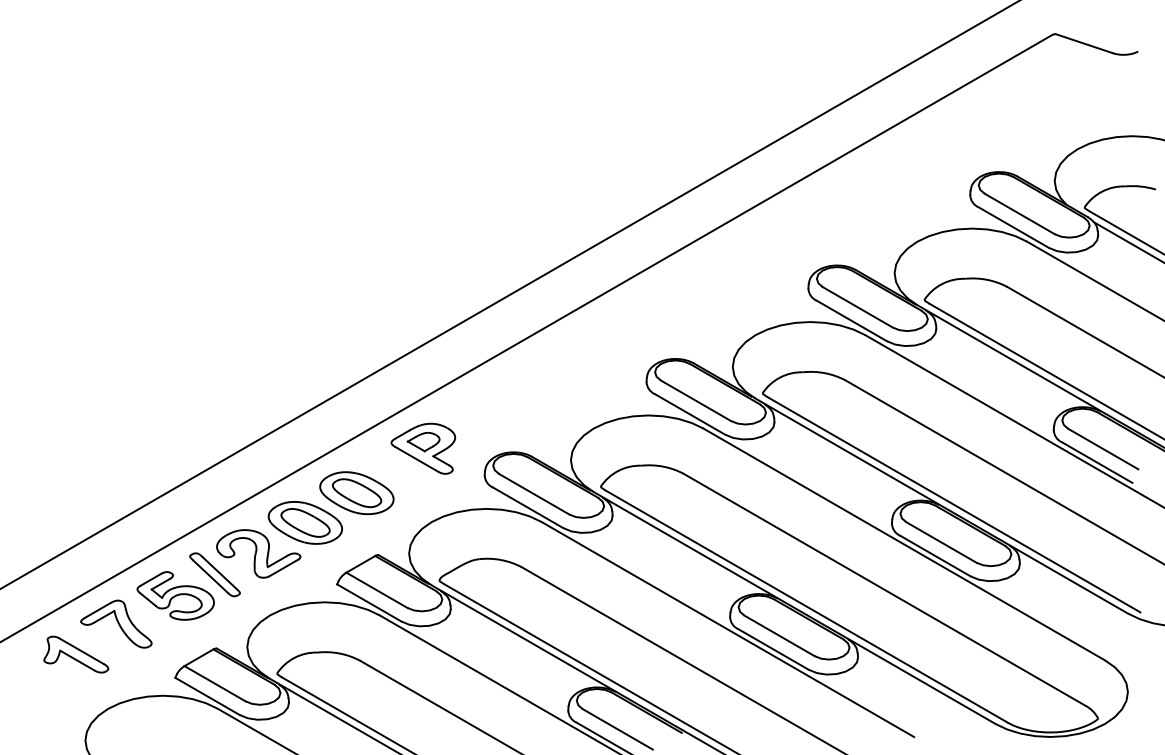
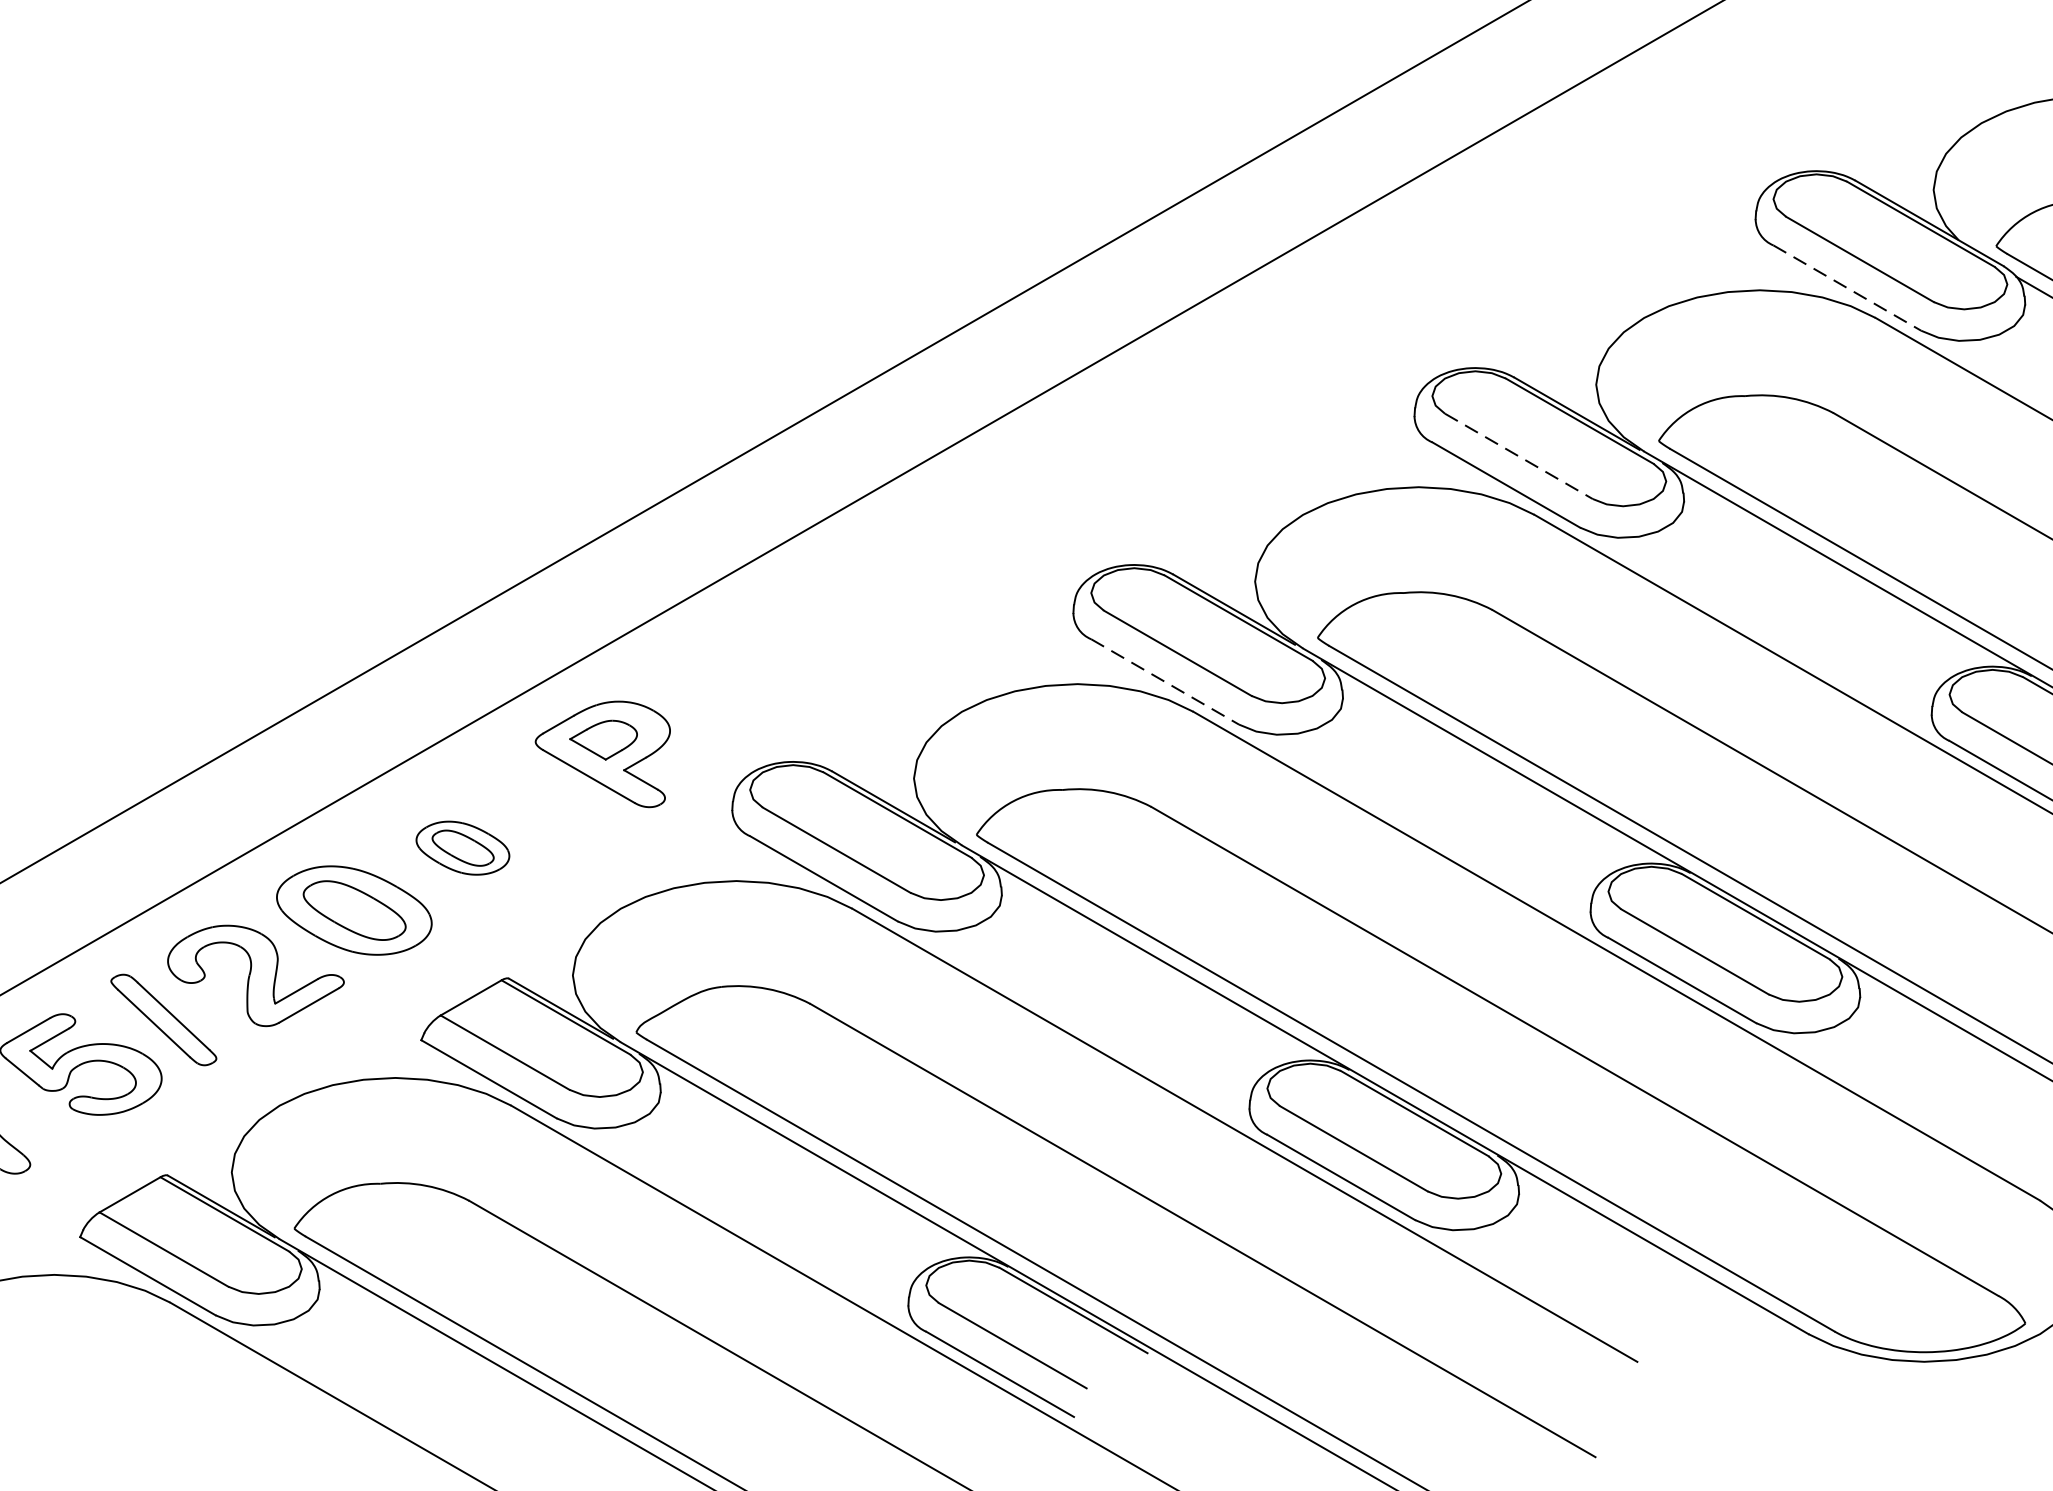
line: (1014, 227) -> (1848, 287), solid -> dashed
line: (858, 307) -> (1520, 456), solid -> dashed
line: (690, 414) -> (1165, 682), solid -> dashed
part: (356, 493) -> (462, 848), size x0.6

